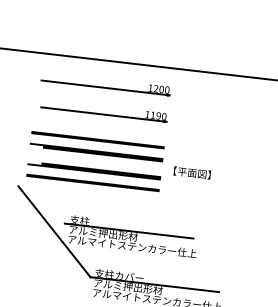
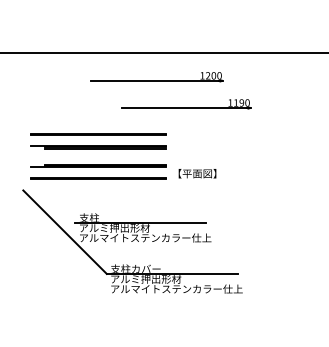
part: (105, 84) -> (156, 77), moved
part: (104, 111) -> (186, 104), moved
text: (192, 172) -> (197, 173), moved

